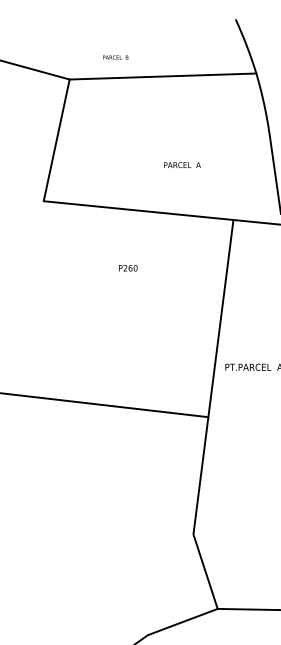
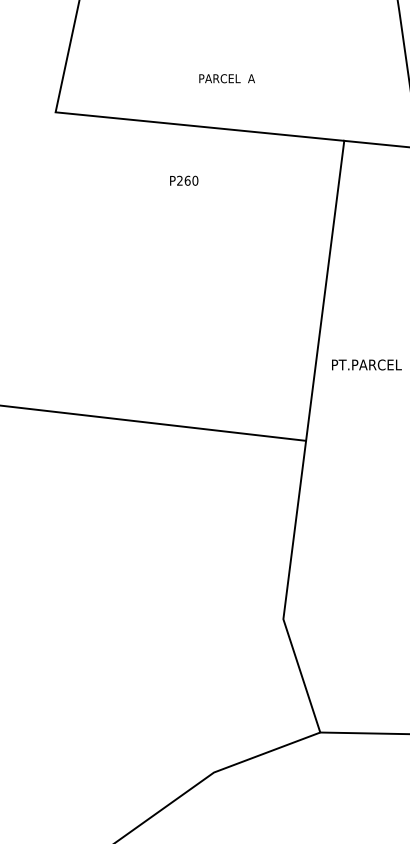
text: (182, 165) -> (227, 79), moved
text: (128, 268) -> (184, 181), moved

